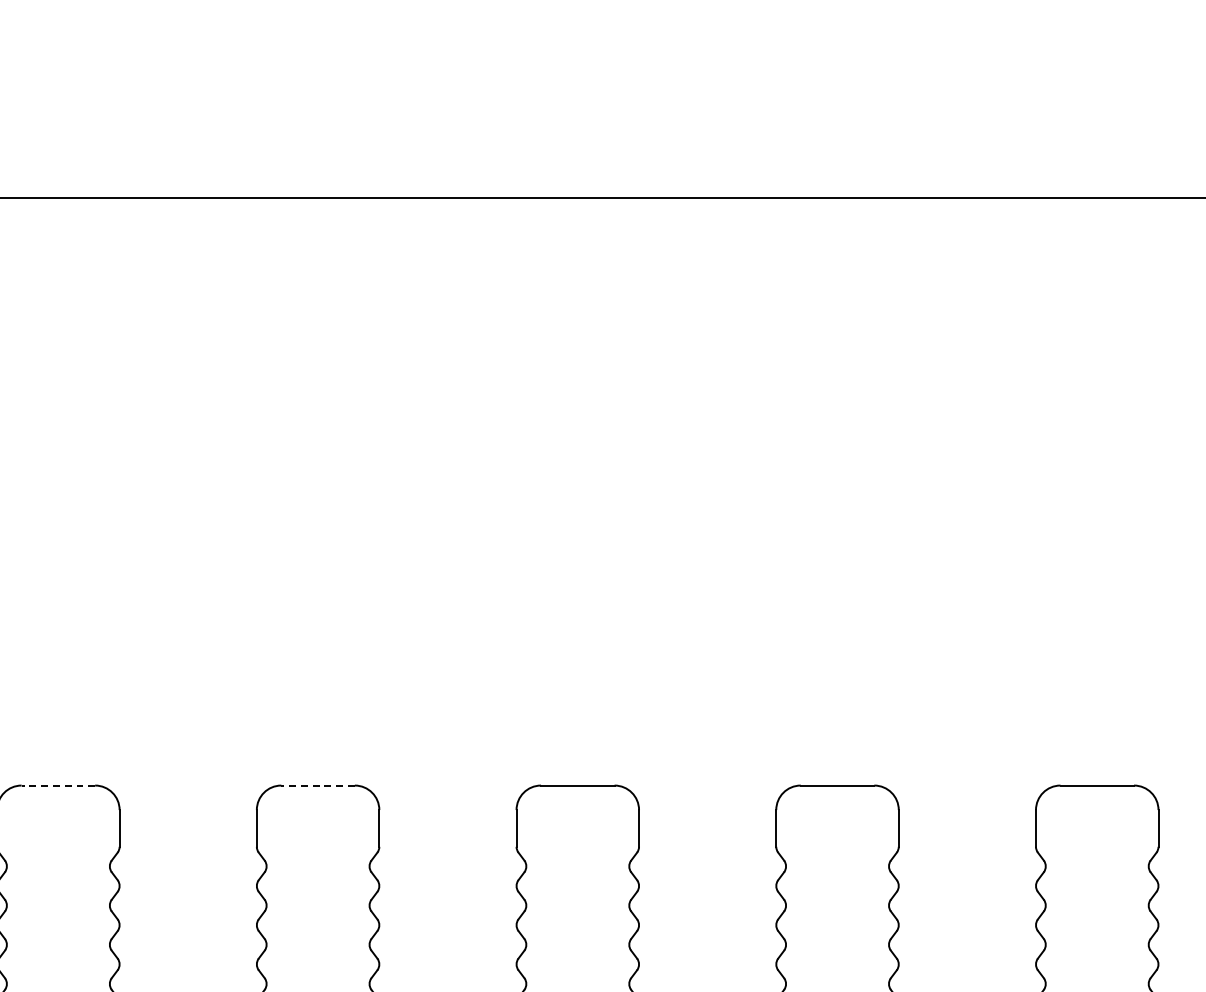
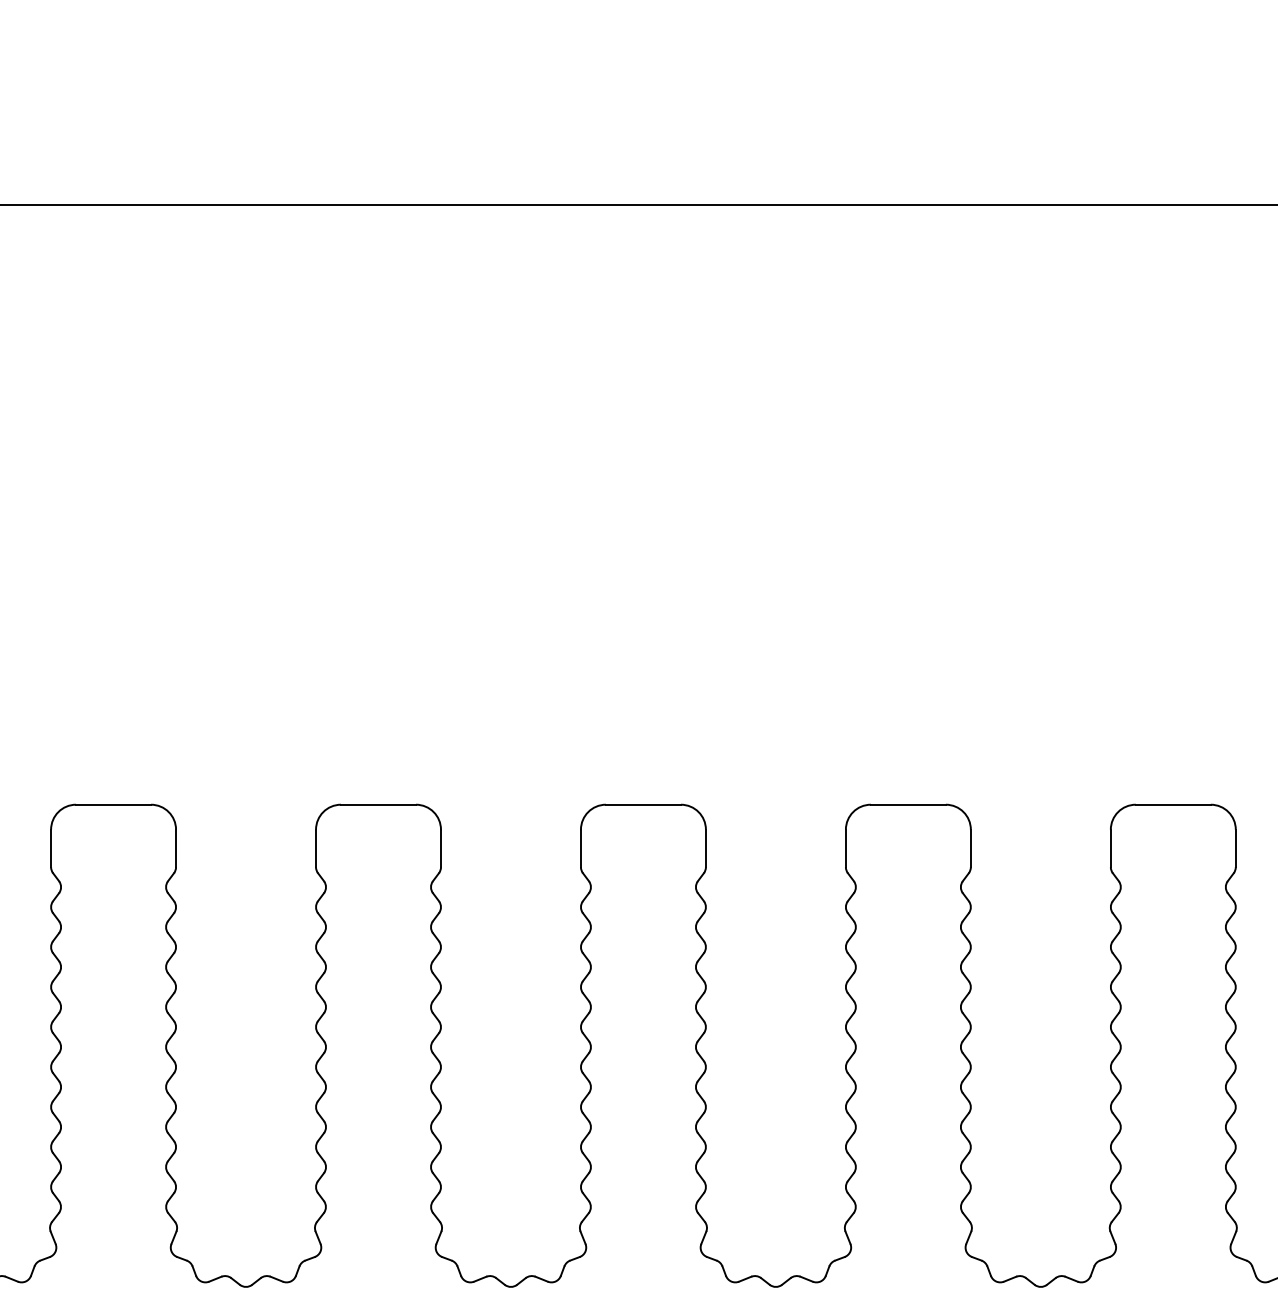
line: (58, 785) -> (113, 804), dashed -> solid
line: (318, 785) -> (378, 804), dashed -> solid

